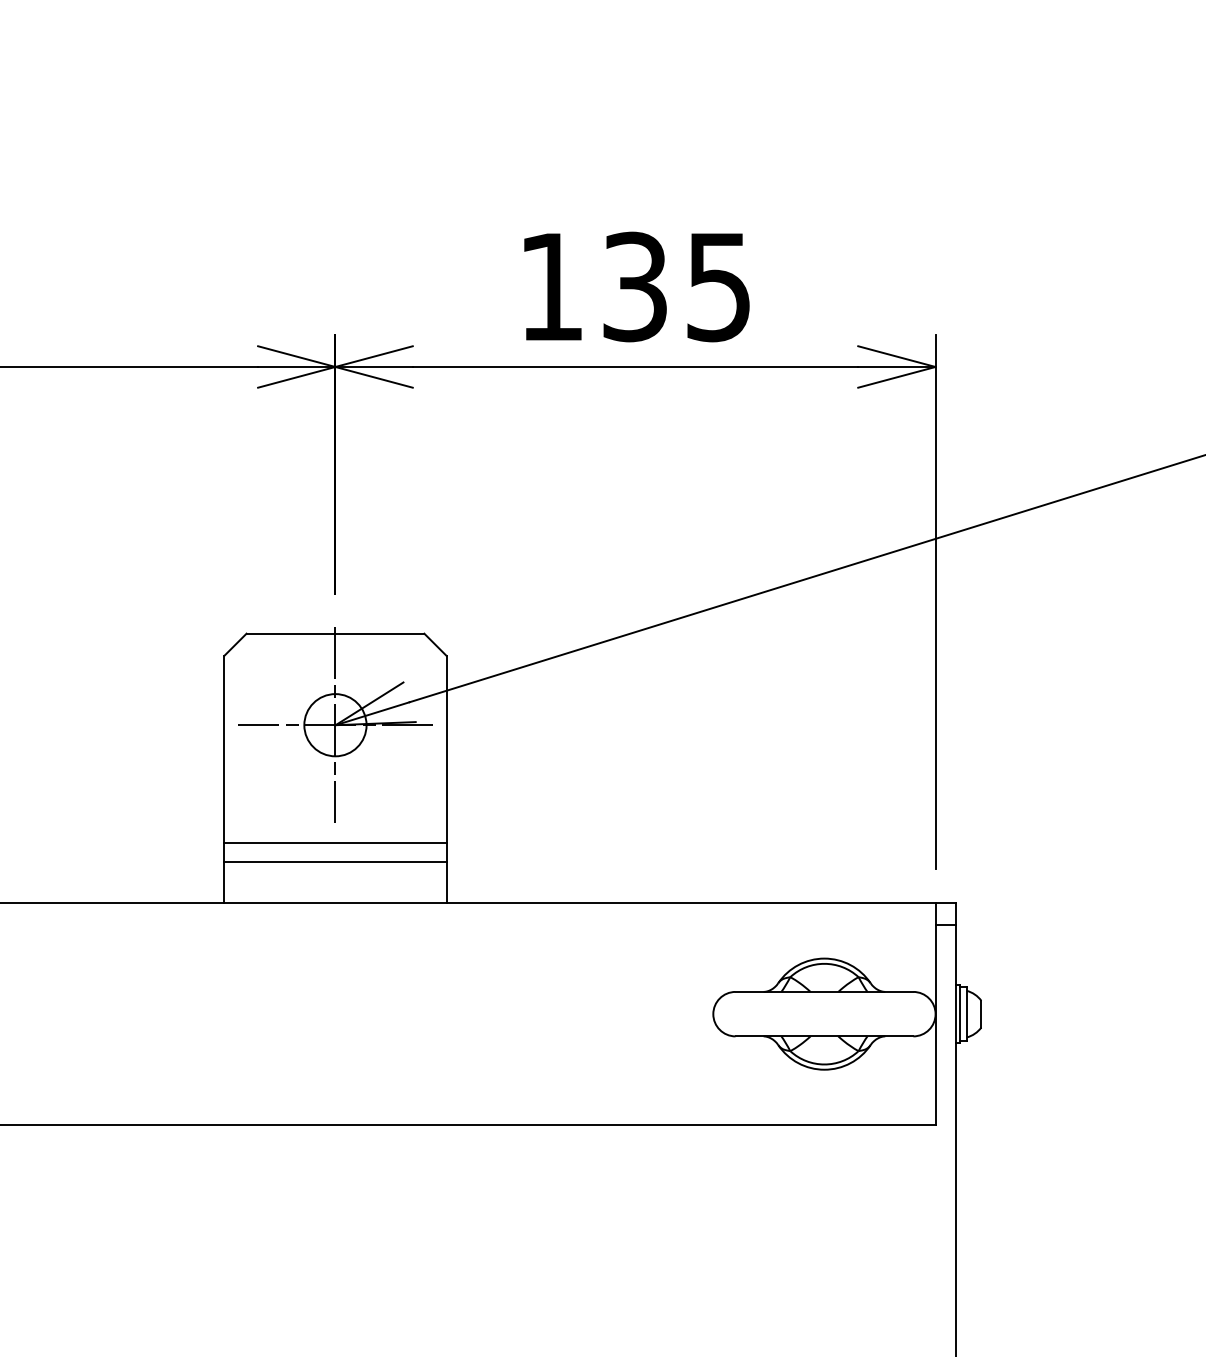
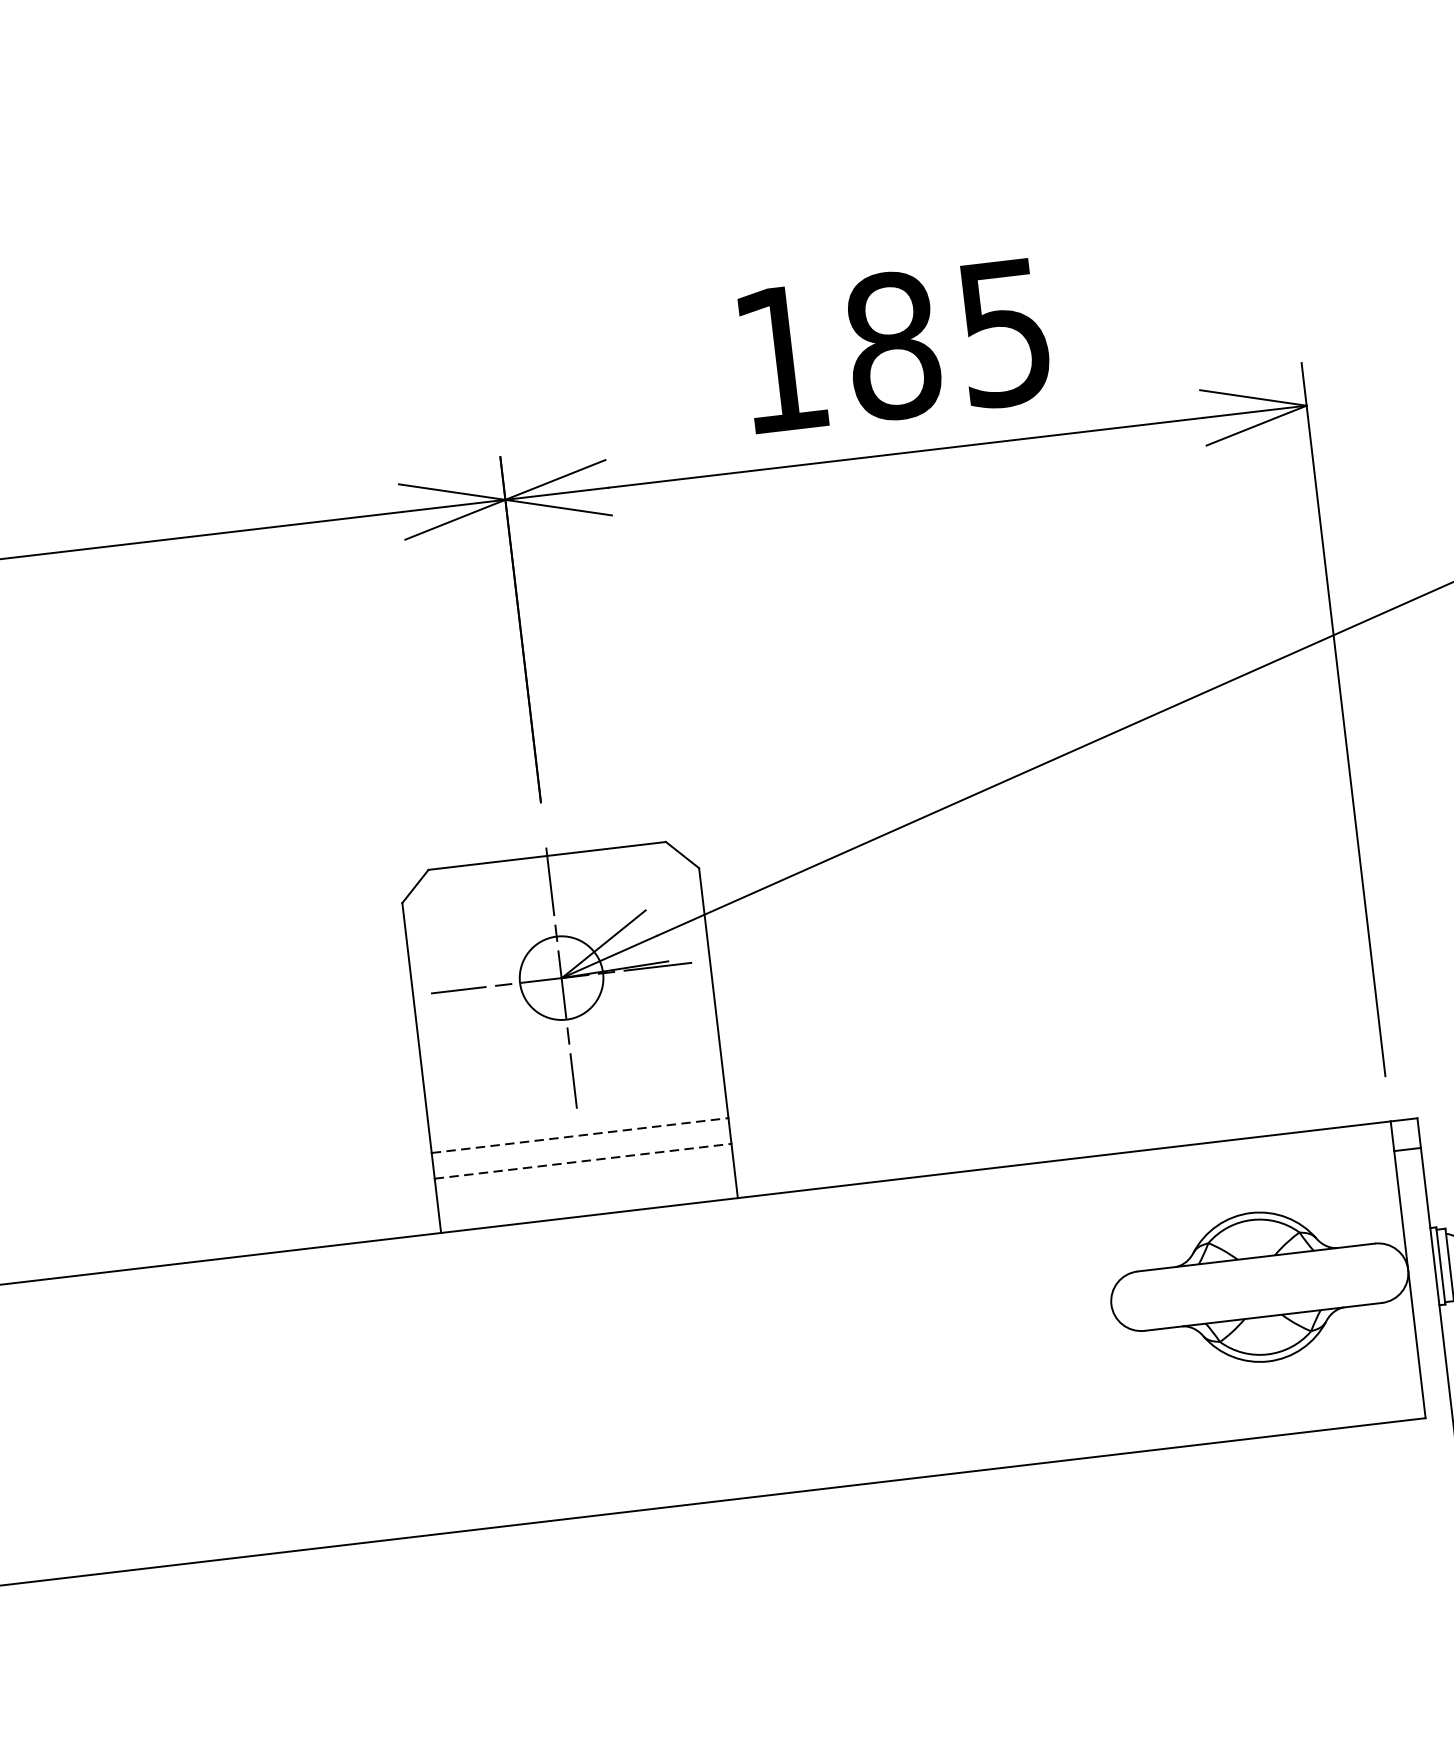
text: (635, 286) -> (893, 345), 135 -> 185
line: (335, 843) -> (580, 1136), solid -> dashed
line: (335, 862) -> (583, 1161), solid -> dashed

